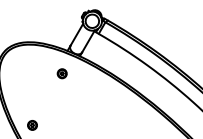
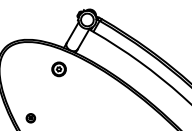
part: (61, 73) -> (58, 69), size x1.6

